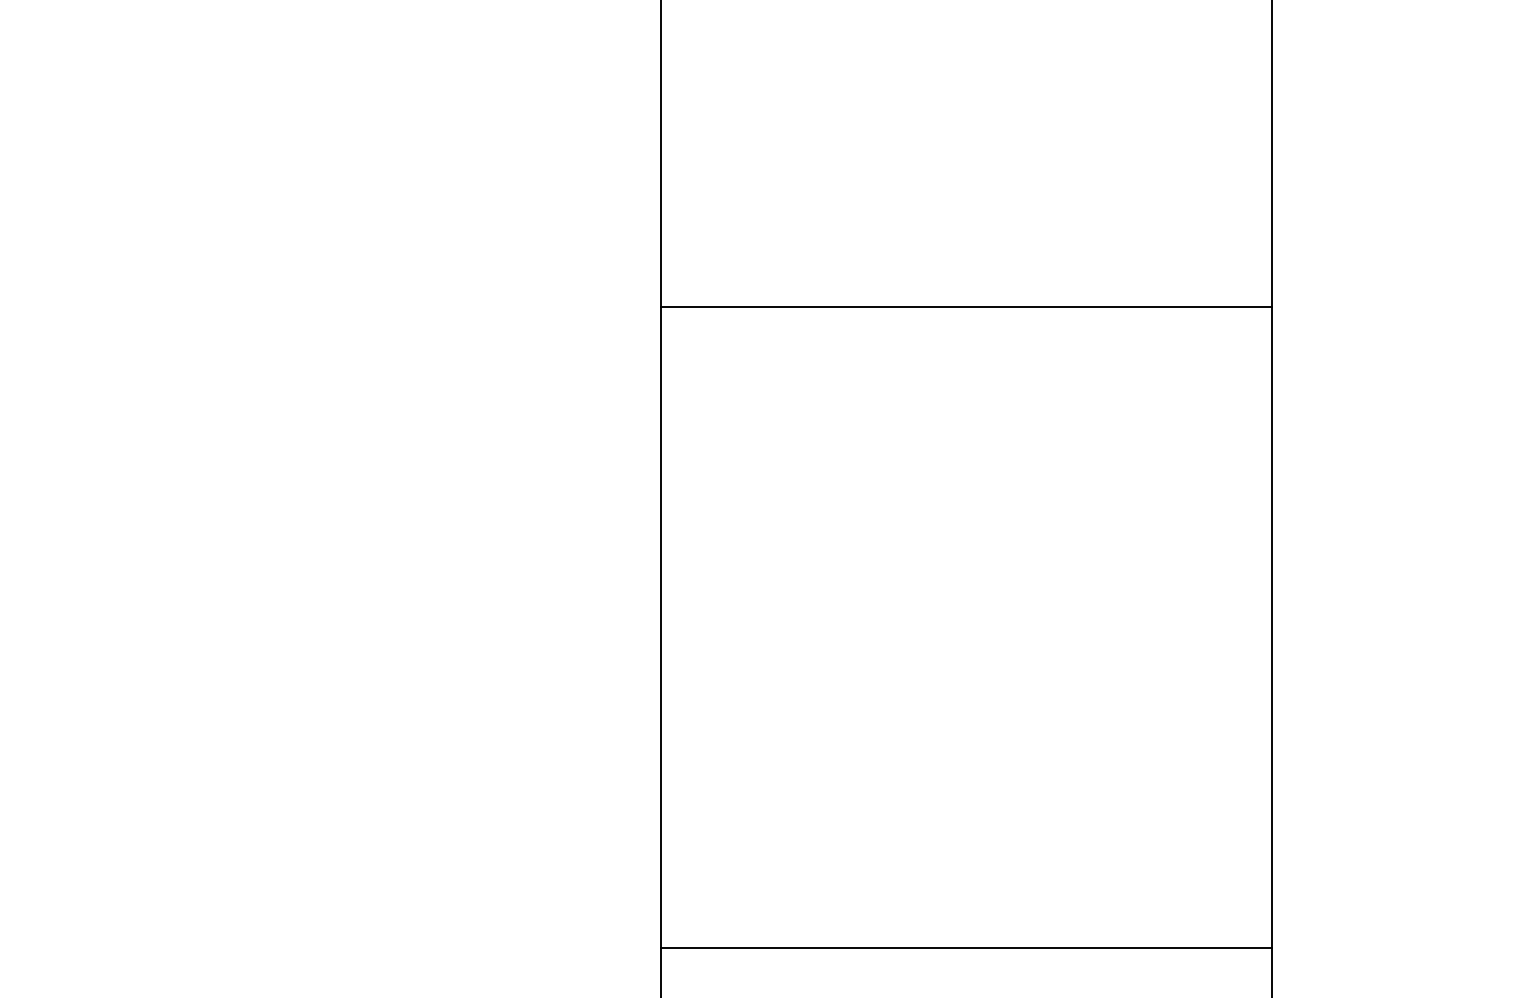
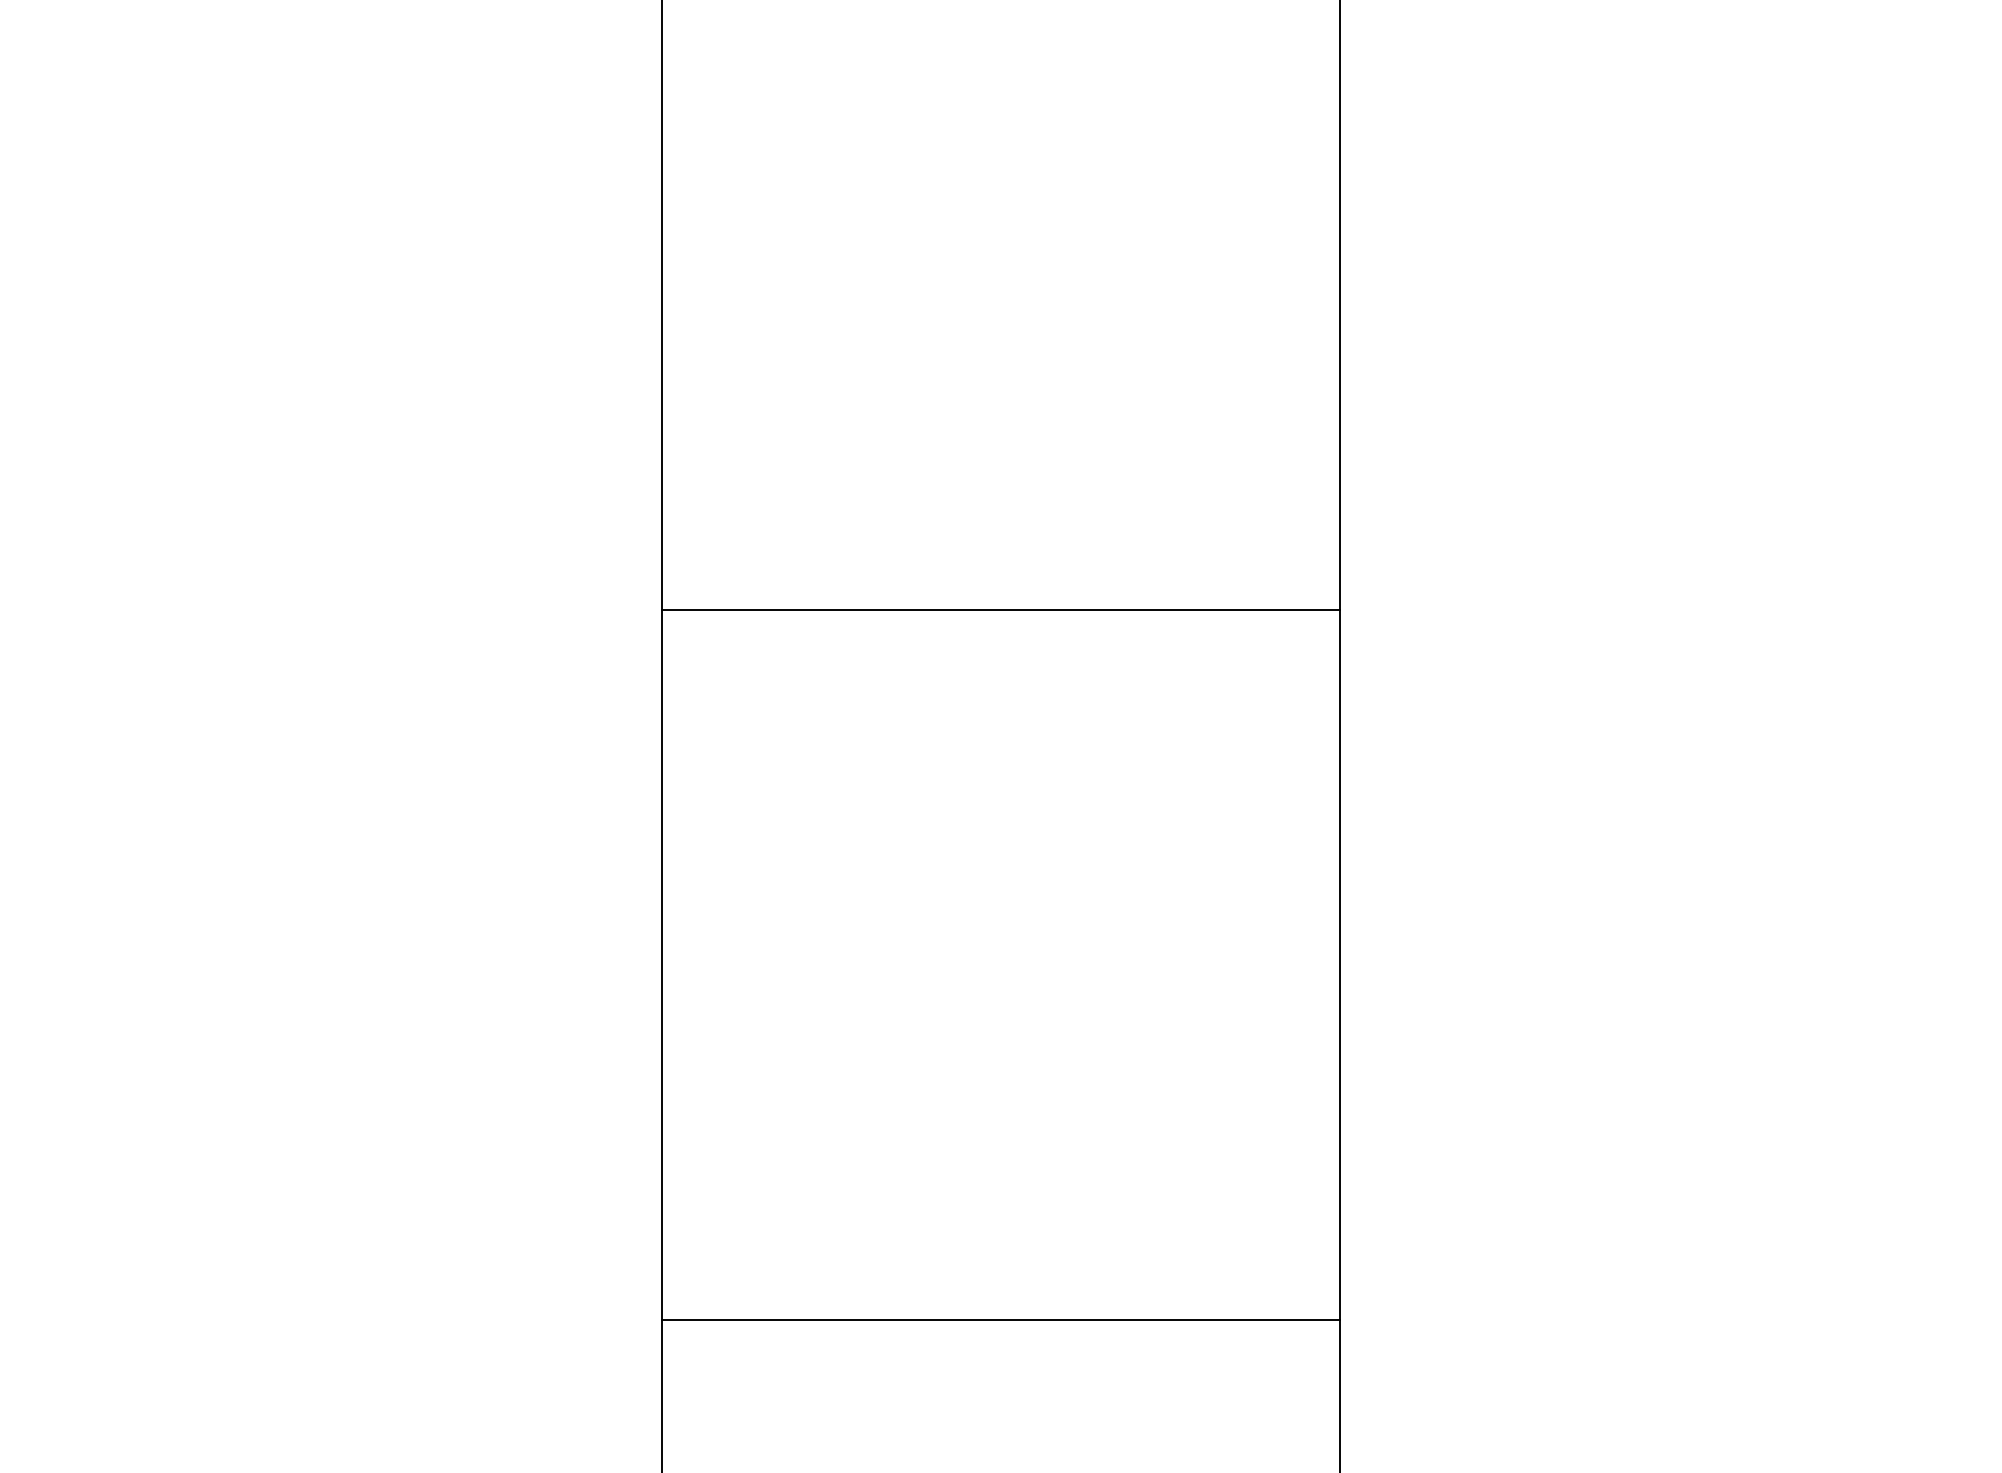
line: (966, 306) -> (1000, 609), moved
line: (966, 948) -> (1000, 1320), moved

